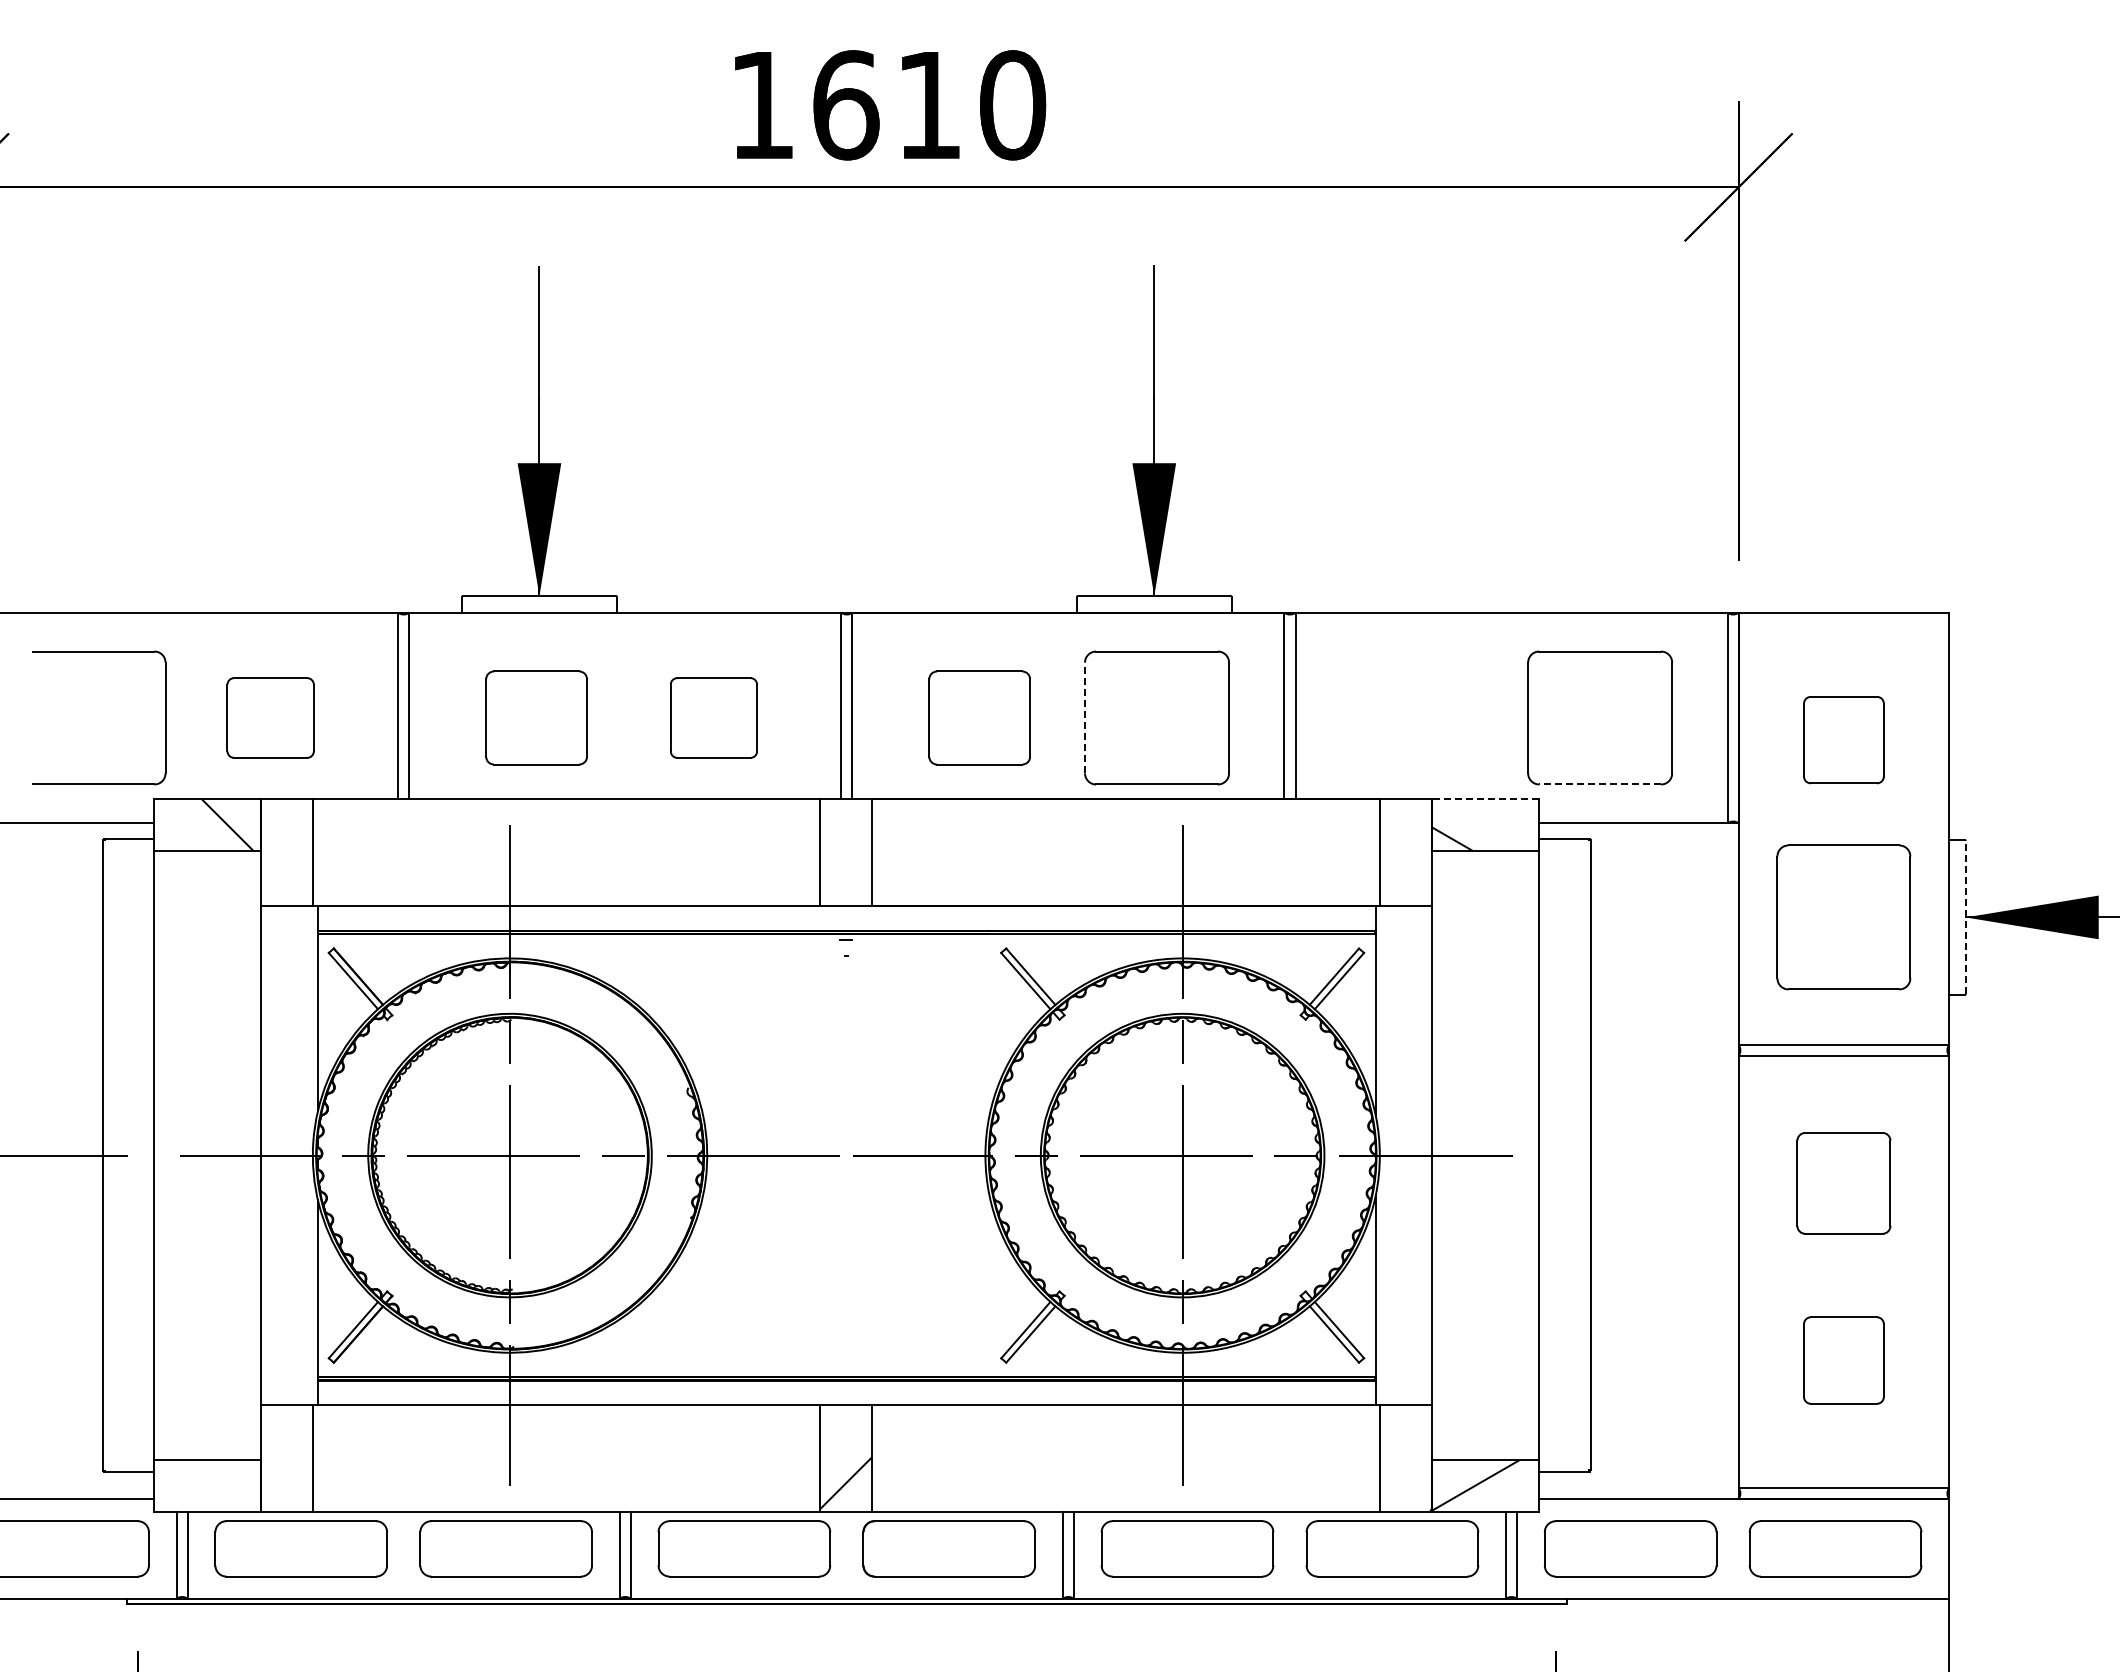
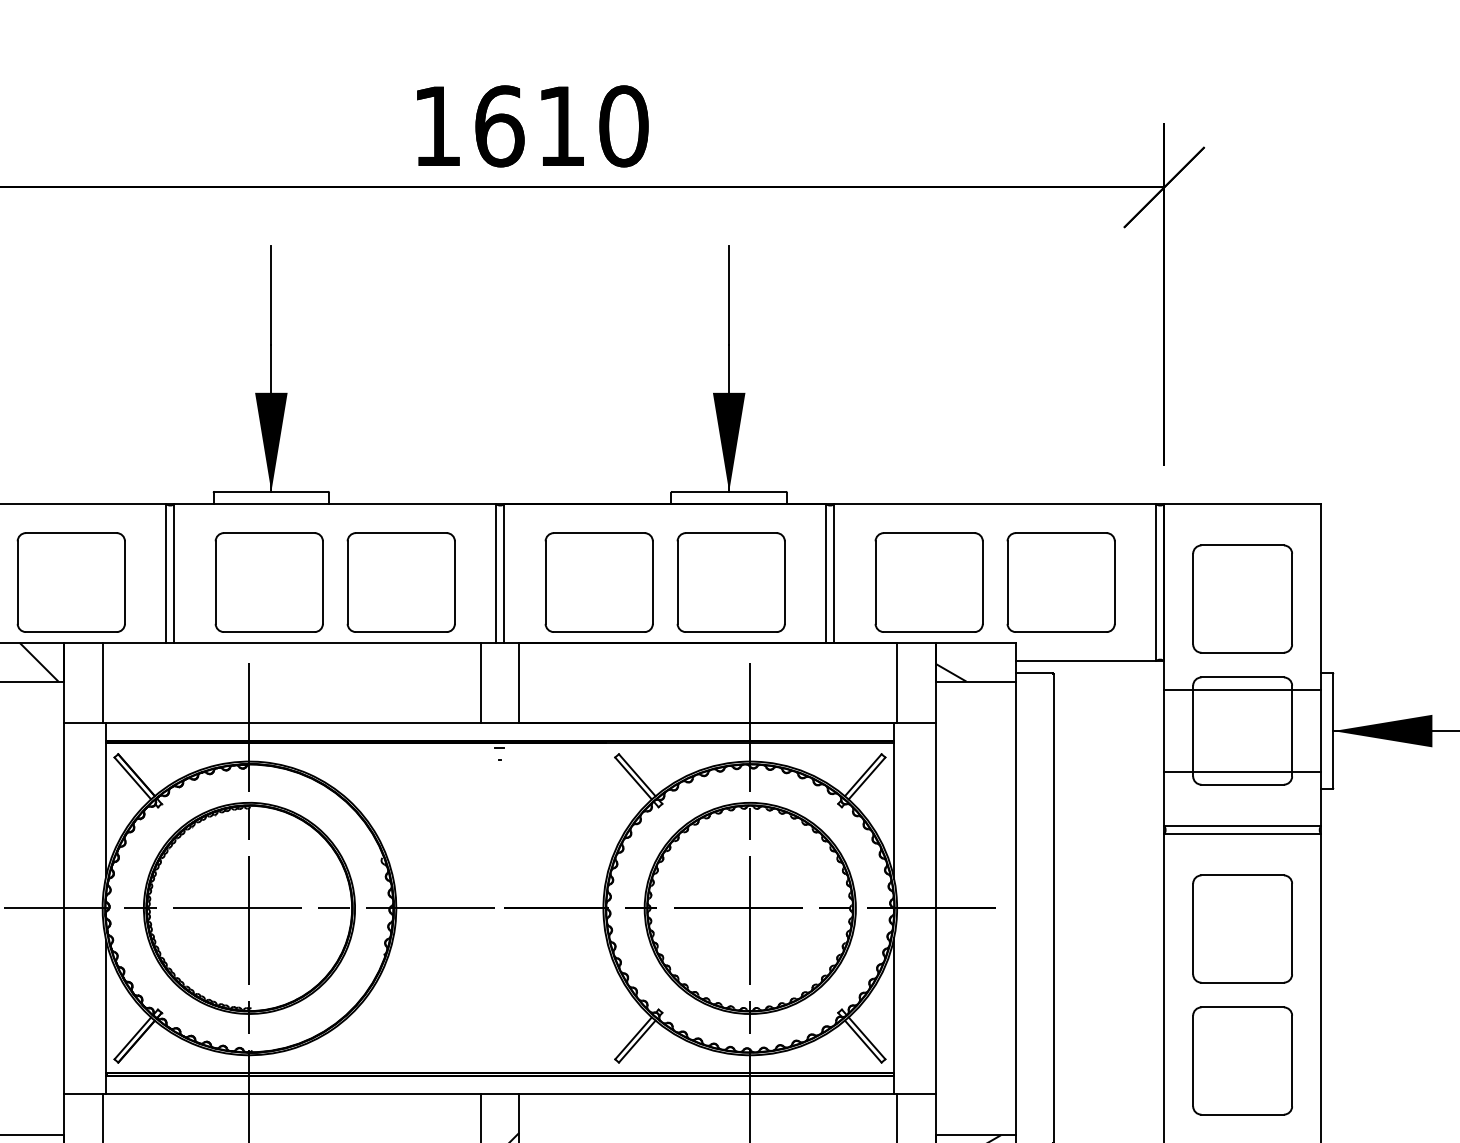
part: (270, 717) -> (71, 582), size x1.67
part: (536, 717) -> (269, 582), size x1.43
part: (713, 717) -> (400, 582), size x1.67
part: (979, 717) -> (599, 582), size x1.43
line: (1085, 717) -> (677, 582), dashed -> solid
part: (1422, 717) -> (928, 582), added
part: (1843, 739) -> (1242, 598), size x1.67
line: (1600, 784) -> (1061, 632), dashed -> solid
line: (1485, 798) -> (975, 642), dashed -> solid
line: (1843, 862) -> (1242, 690), added
line: (1965, 916) -> (1333, 730), dashed -> solid
line: (1843, 972) -> (1242, 772), added
part: (1843, 1183) -> (1242, 929), size x1.43
part: (1843, 1360) -> (1242, 1060), size x1.67

